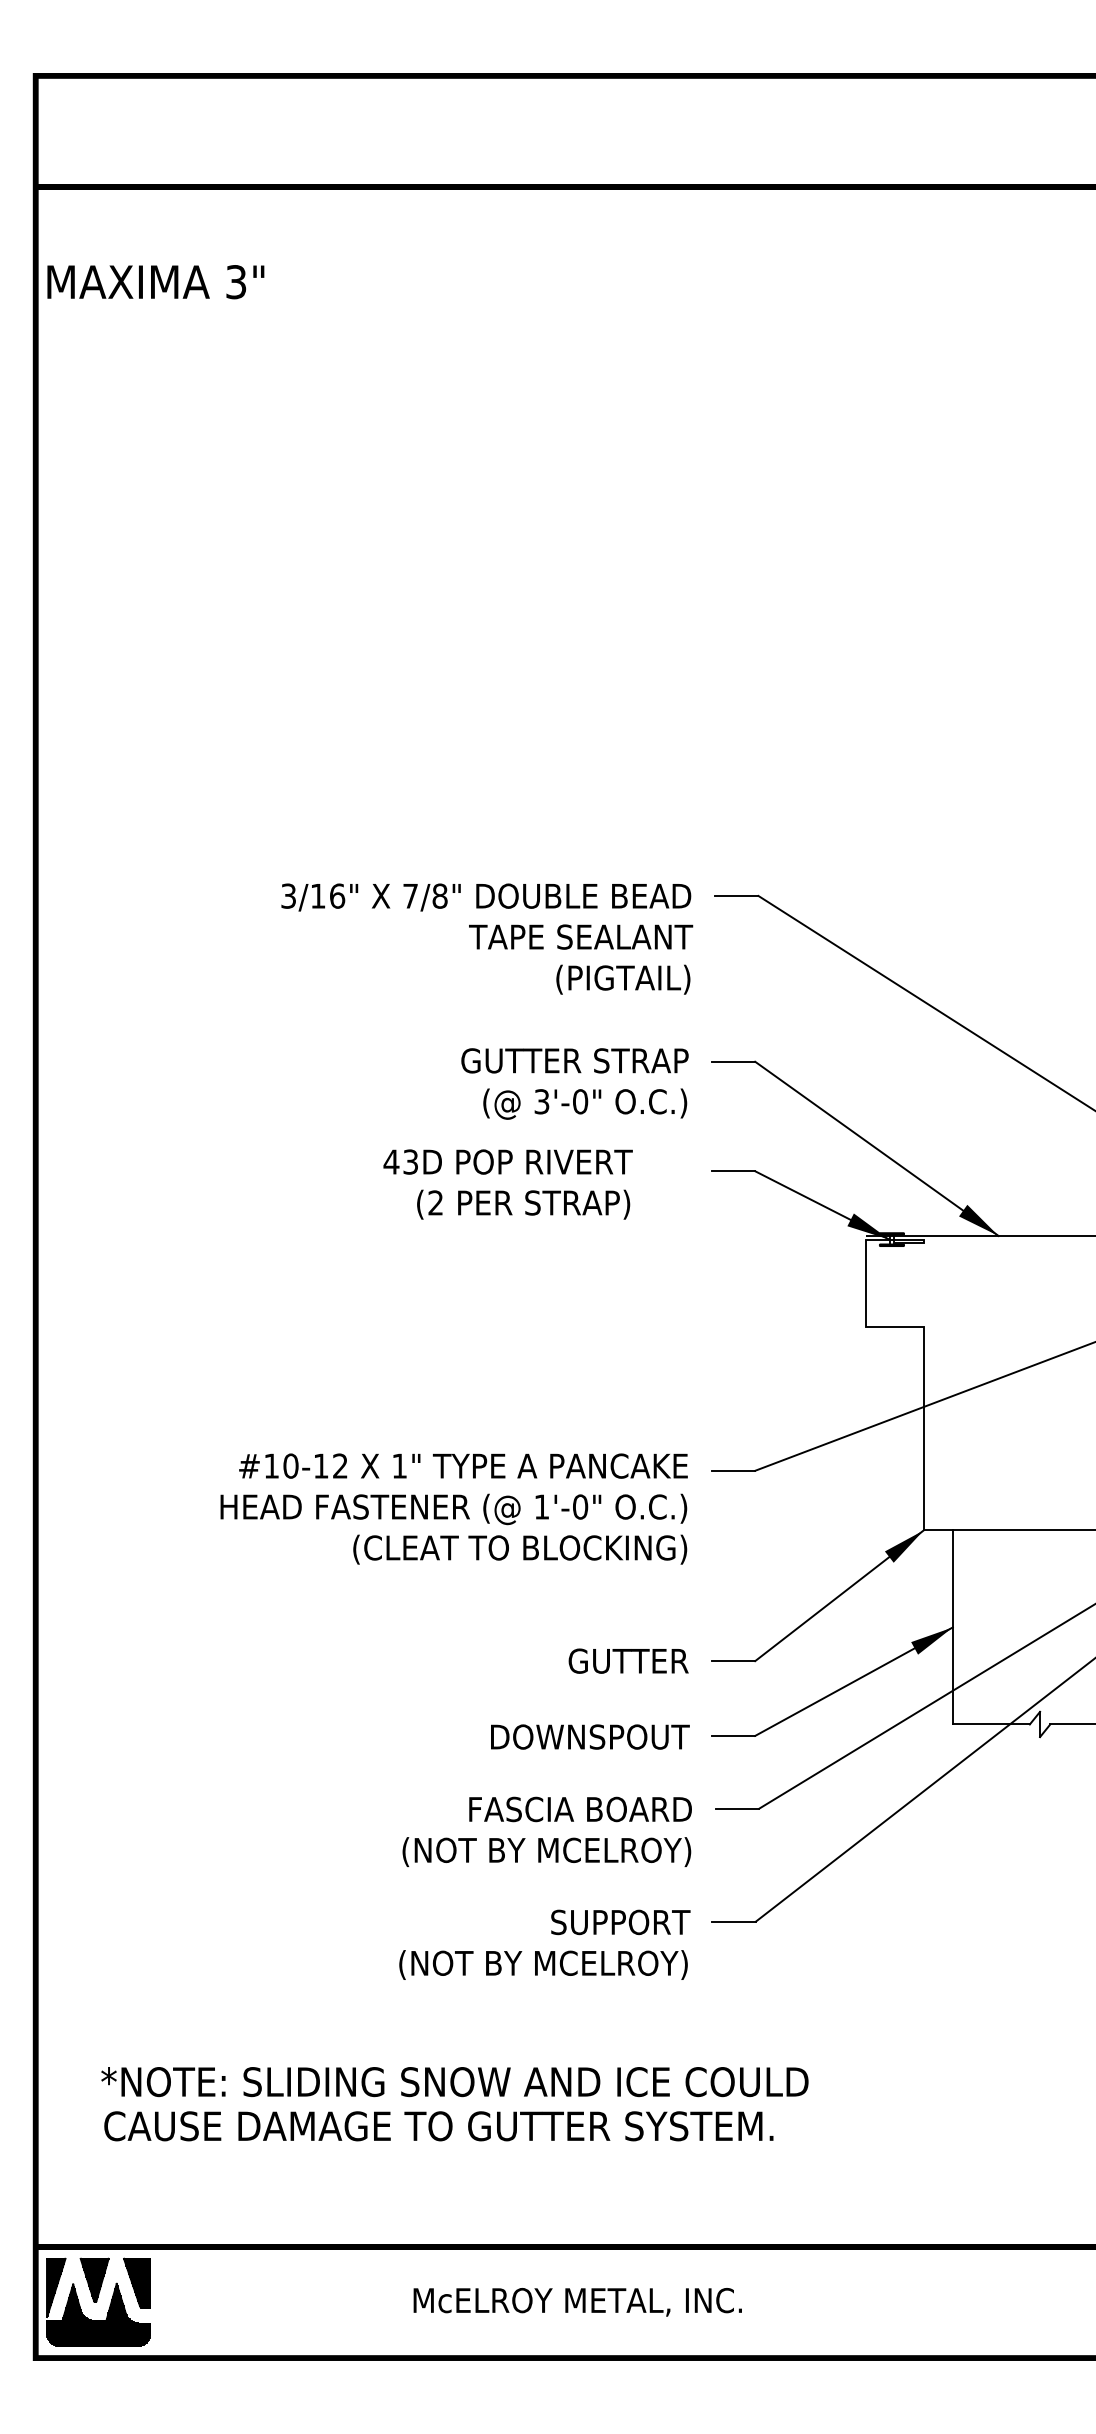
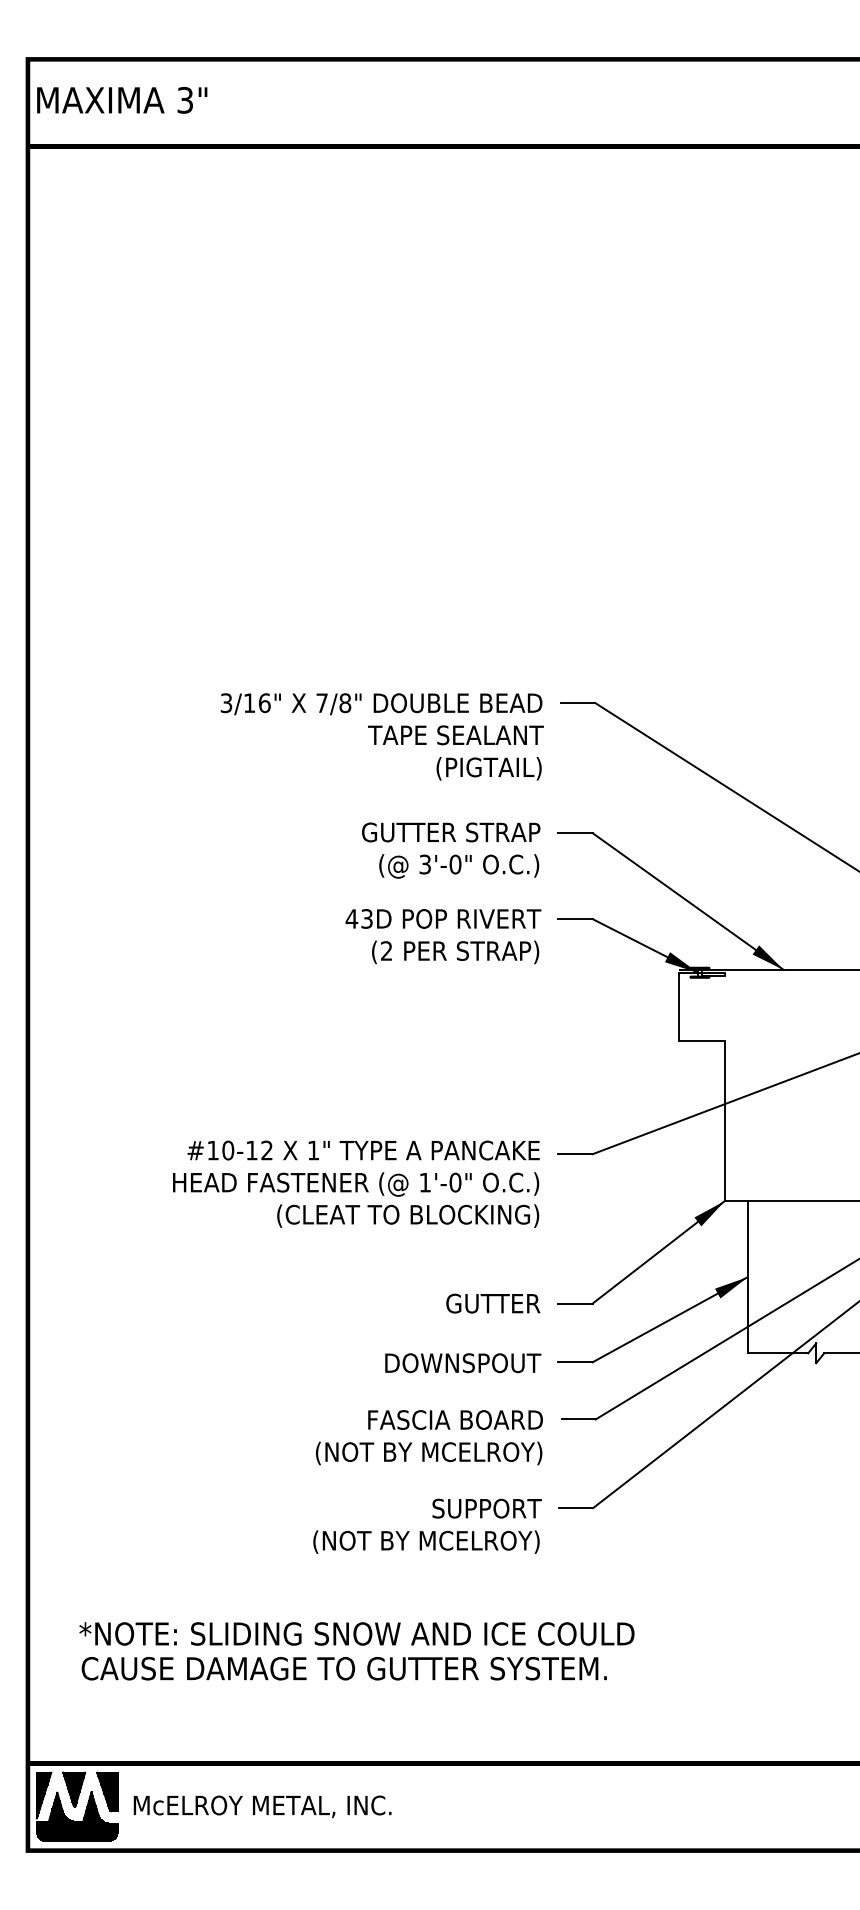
text: (155, 282) -> (121, 100), moved
text: (507, 1184) -> (442, 936), moved
text: (577, 2302) -> (262, 1807), moved

